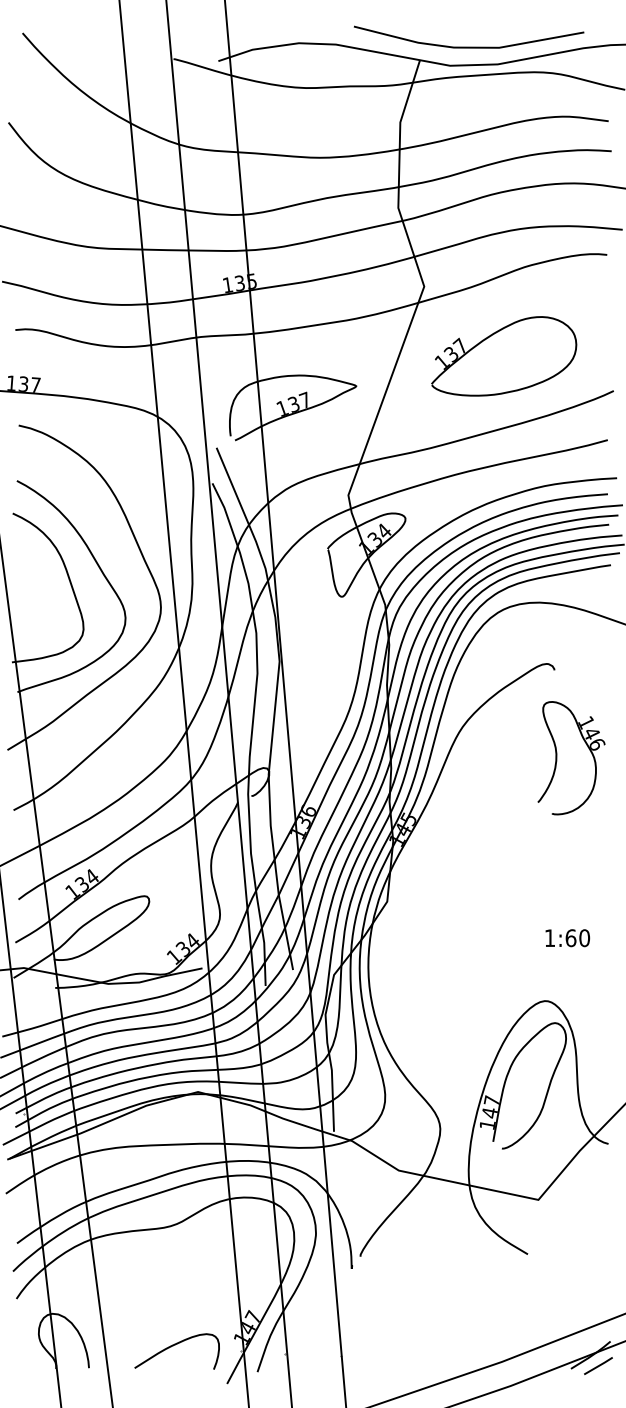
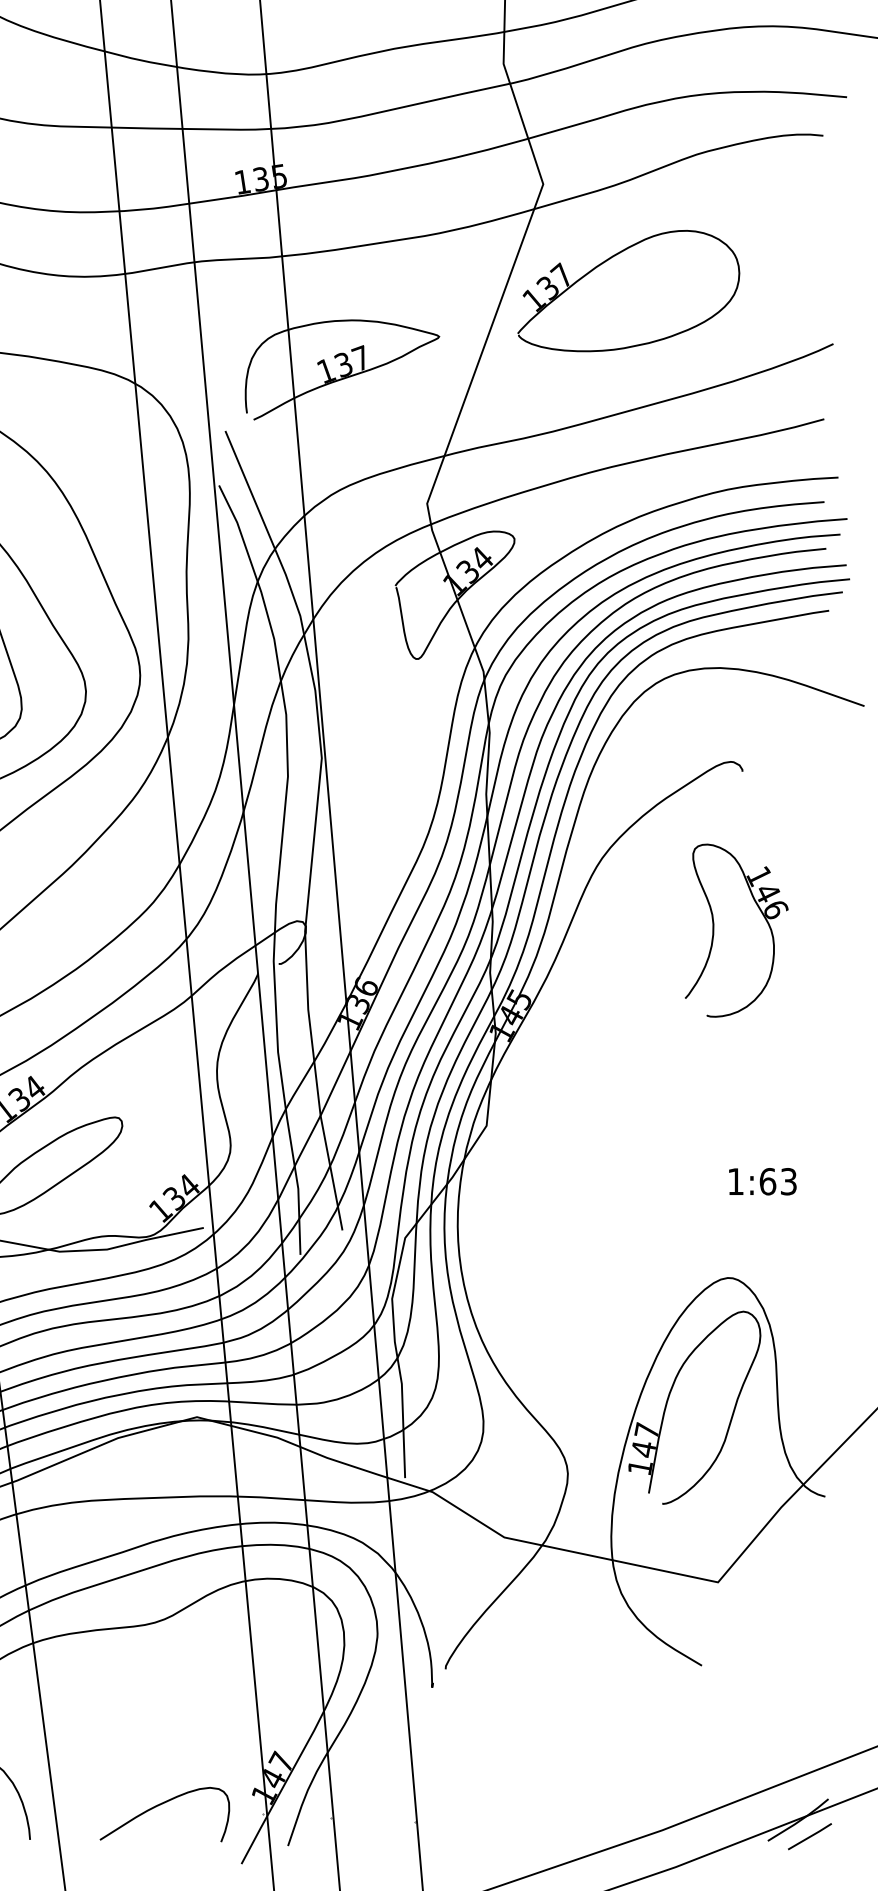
part: (504, 356) -> (629, 291), moved
part: (557, 758) -> (715, 931), moved
text: (584, 938) -> (788, 1182), 1:60 -> 1:63

